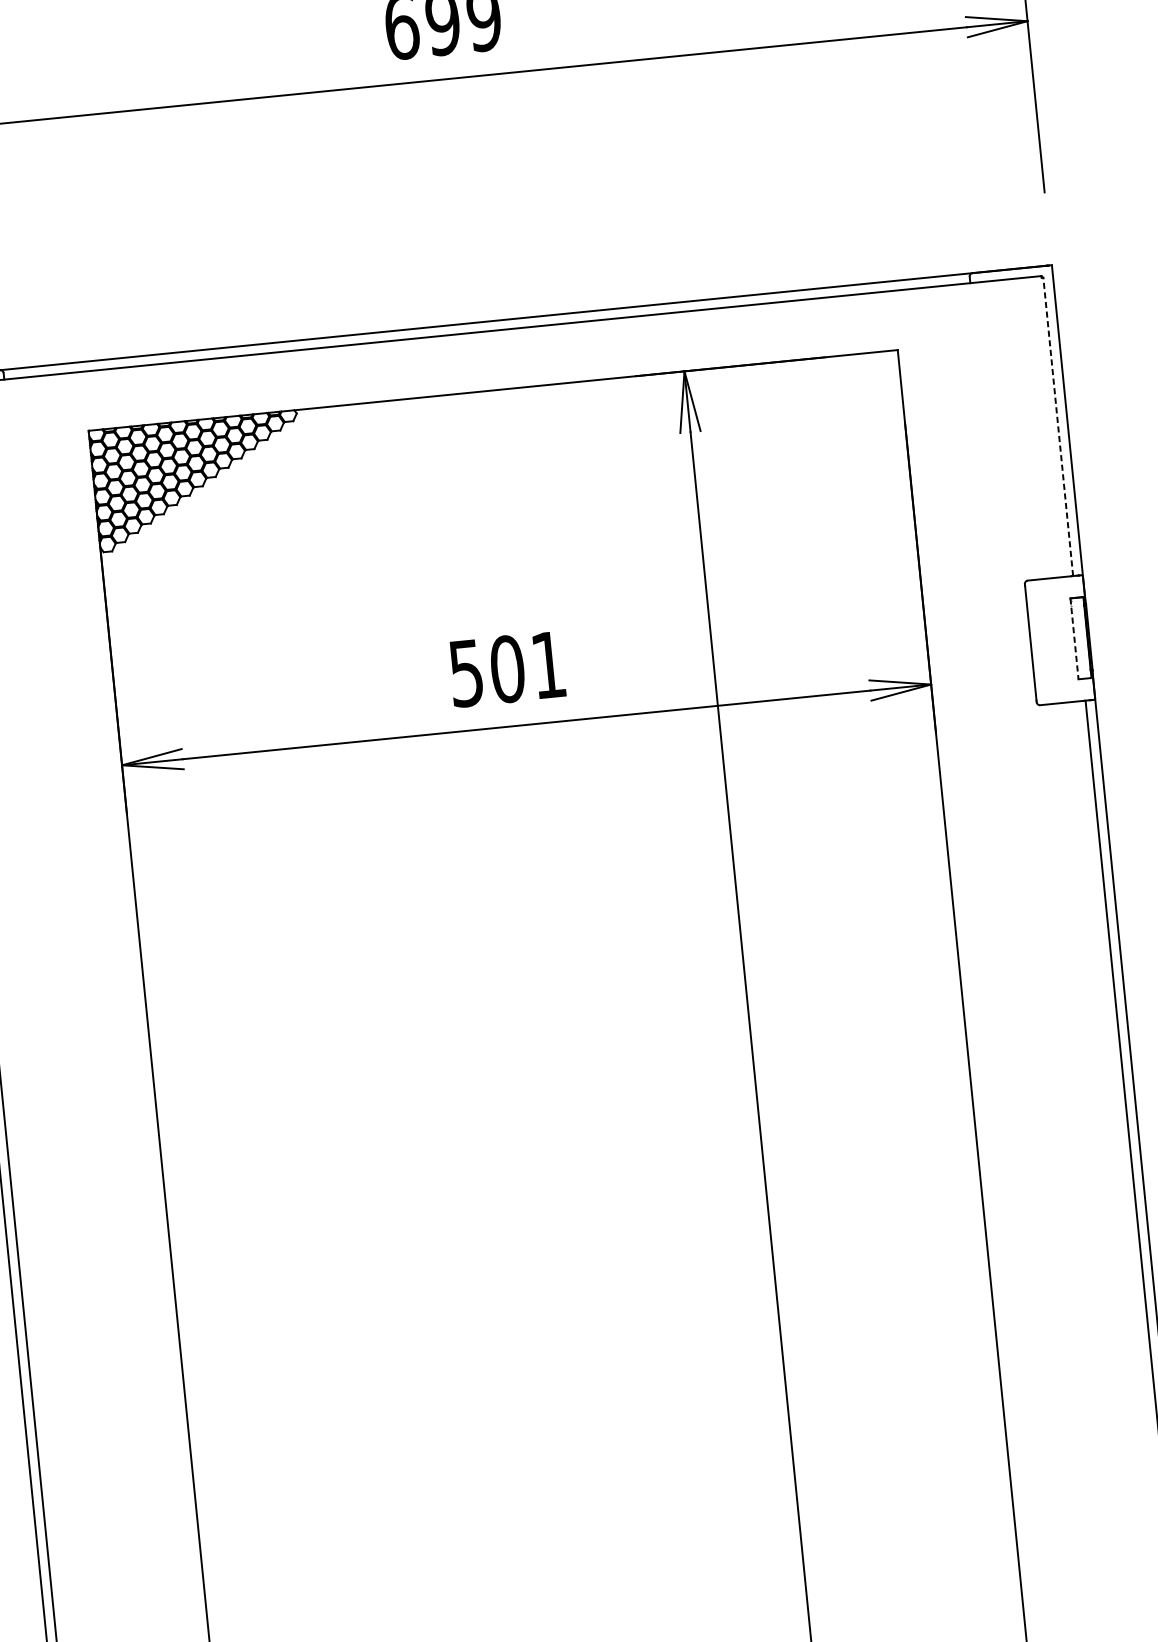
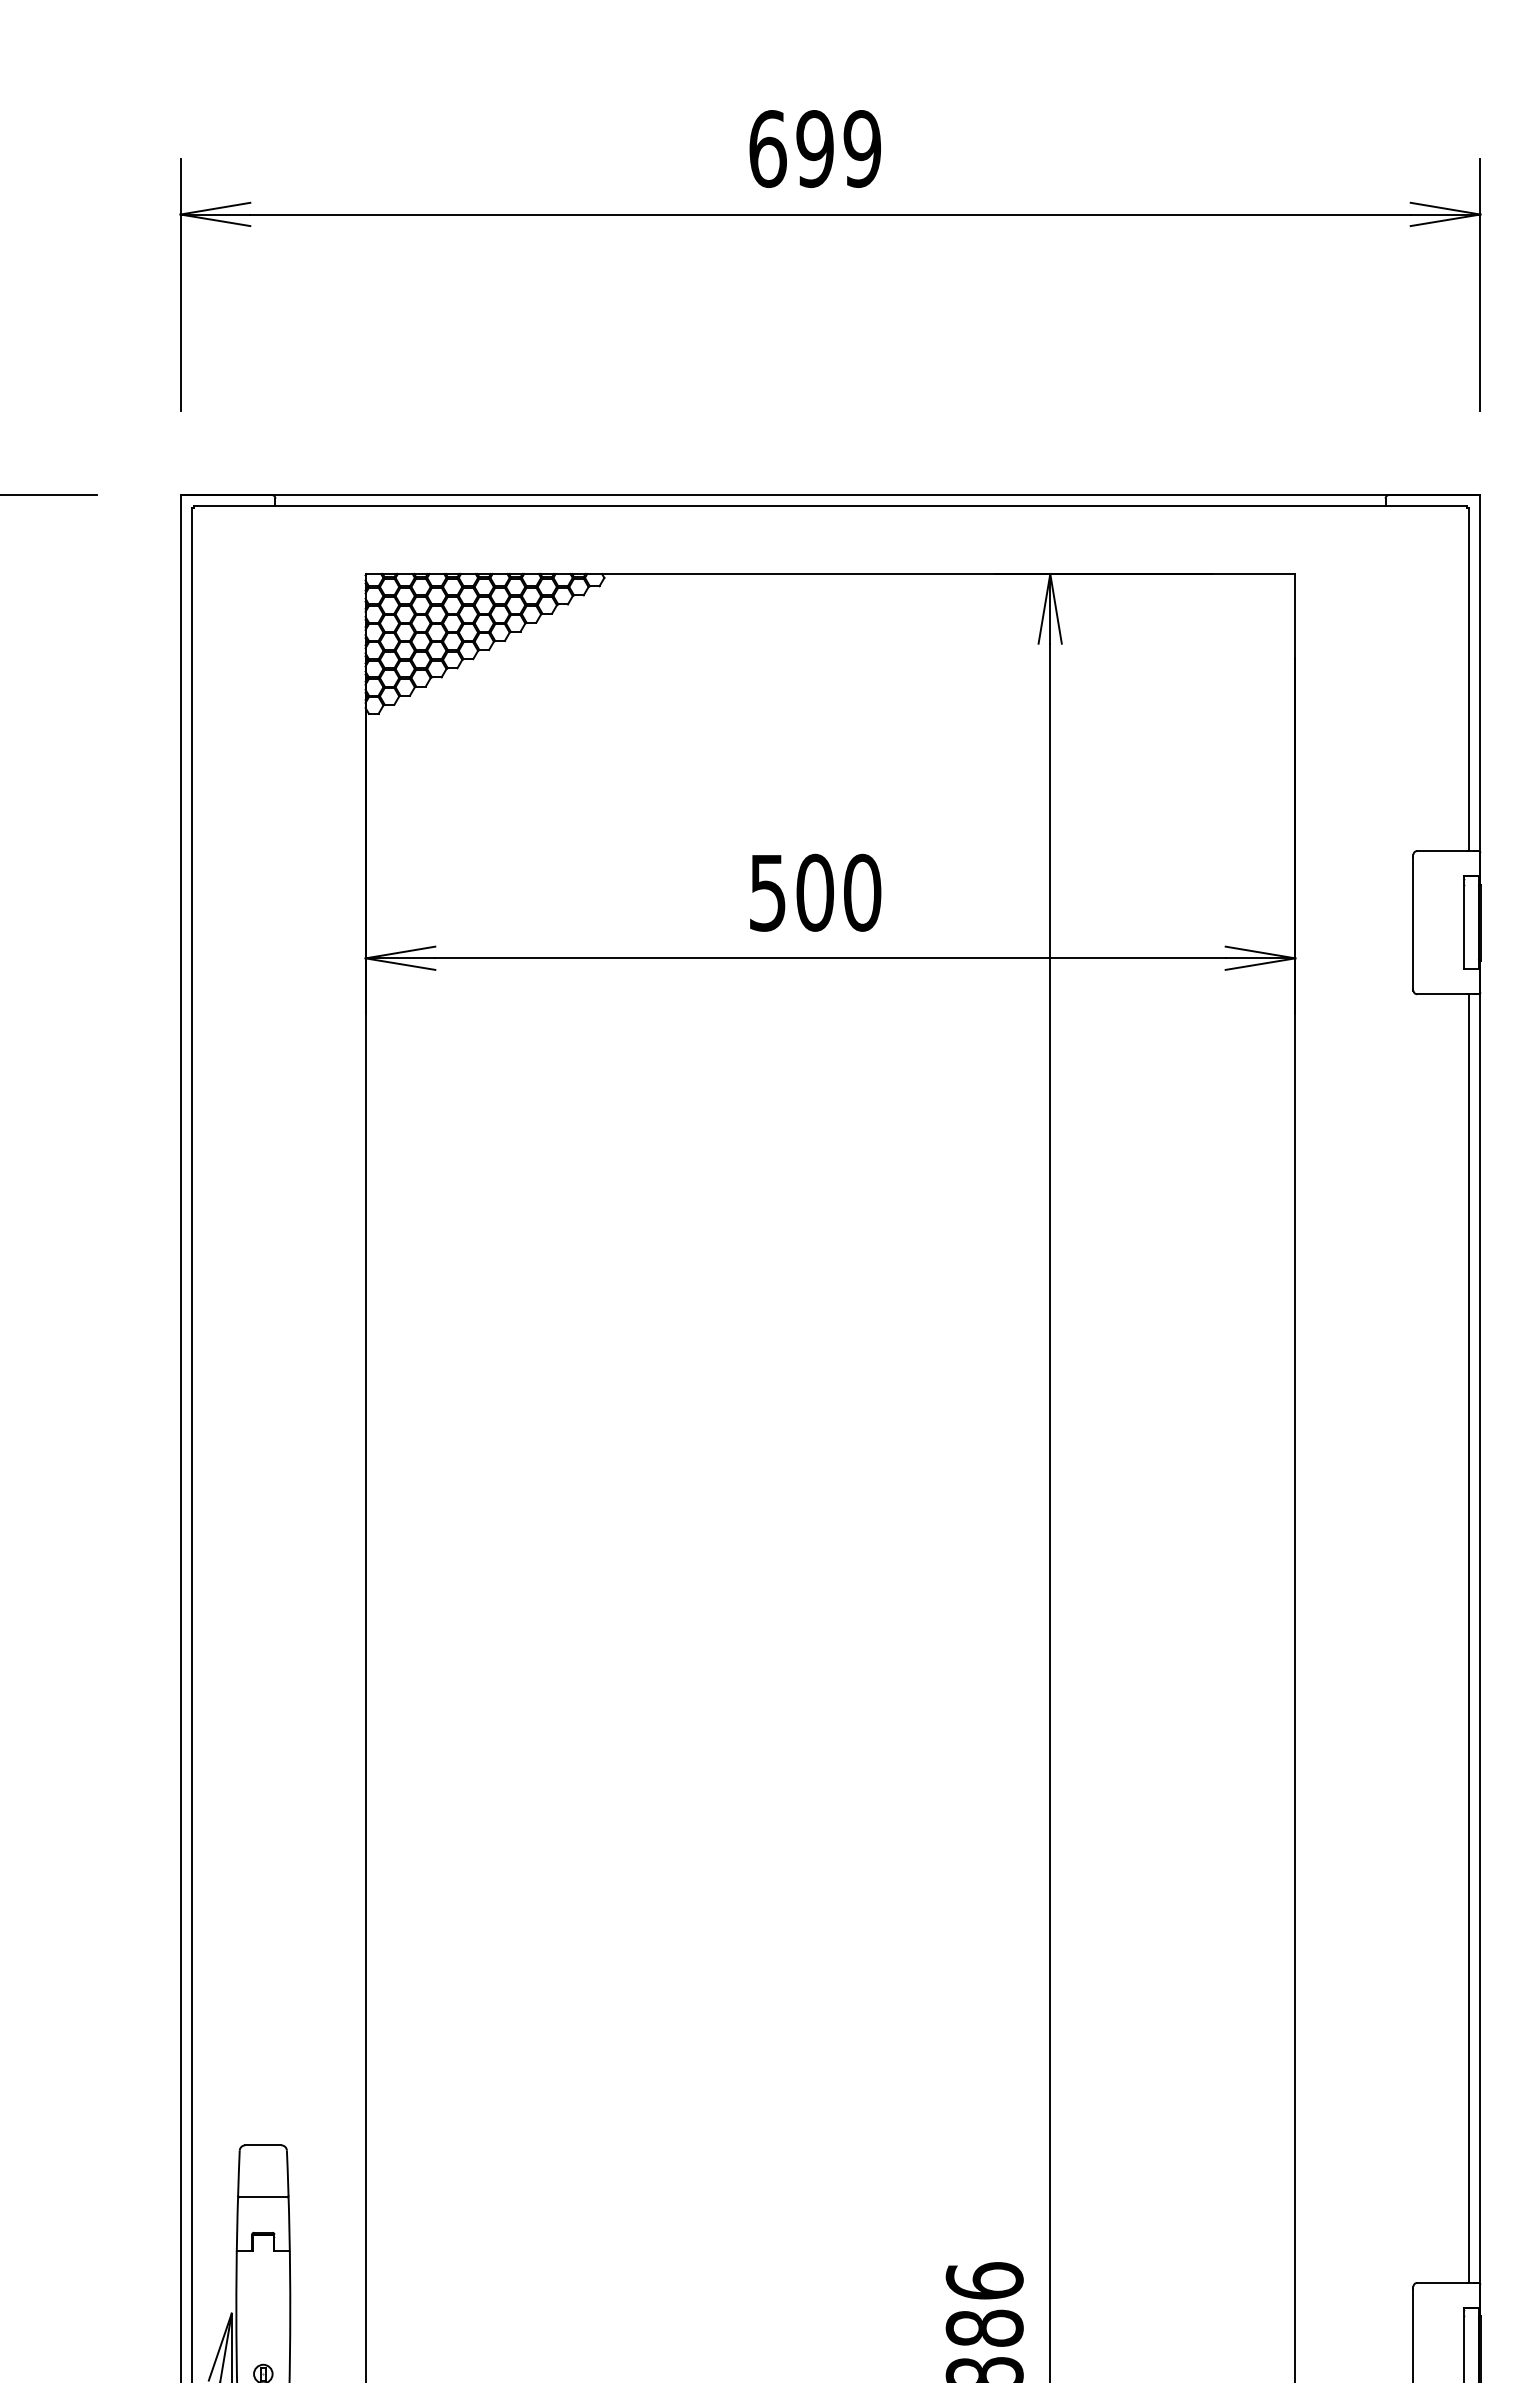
line: (1058, 426) -> (1469, 679), dashed -> solid
line: (1074, 639) -> (1463, 923), dashed -> solid
text: (548, 664) -> (862, 892), 501 -> 500

